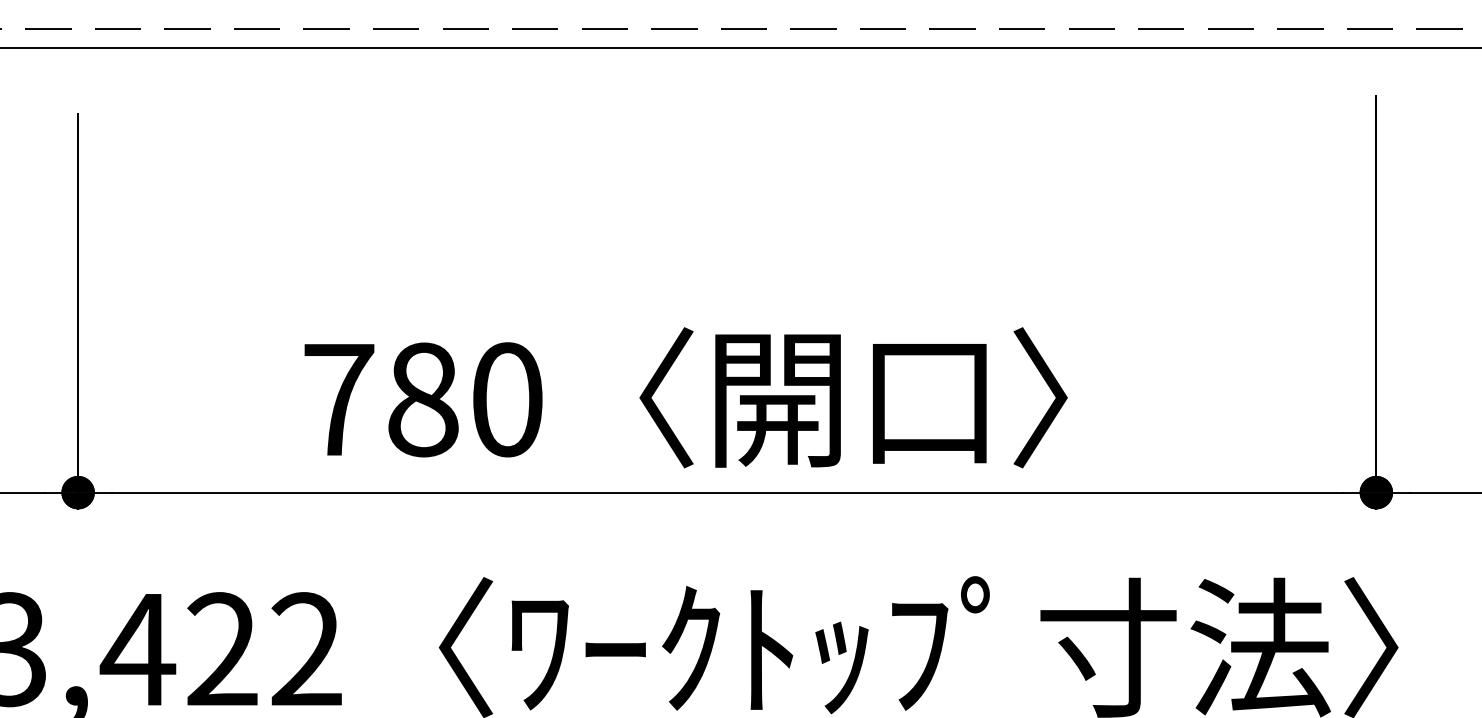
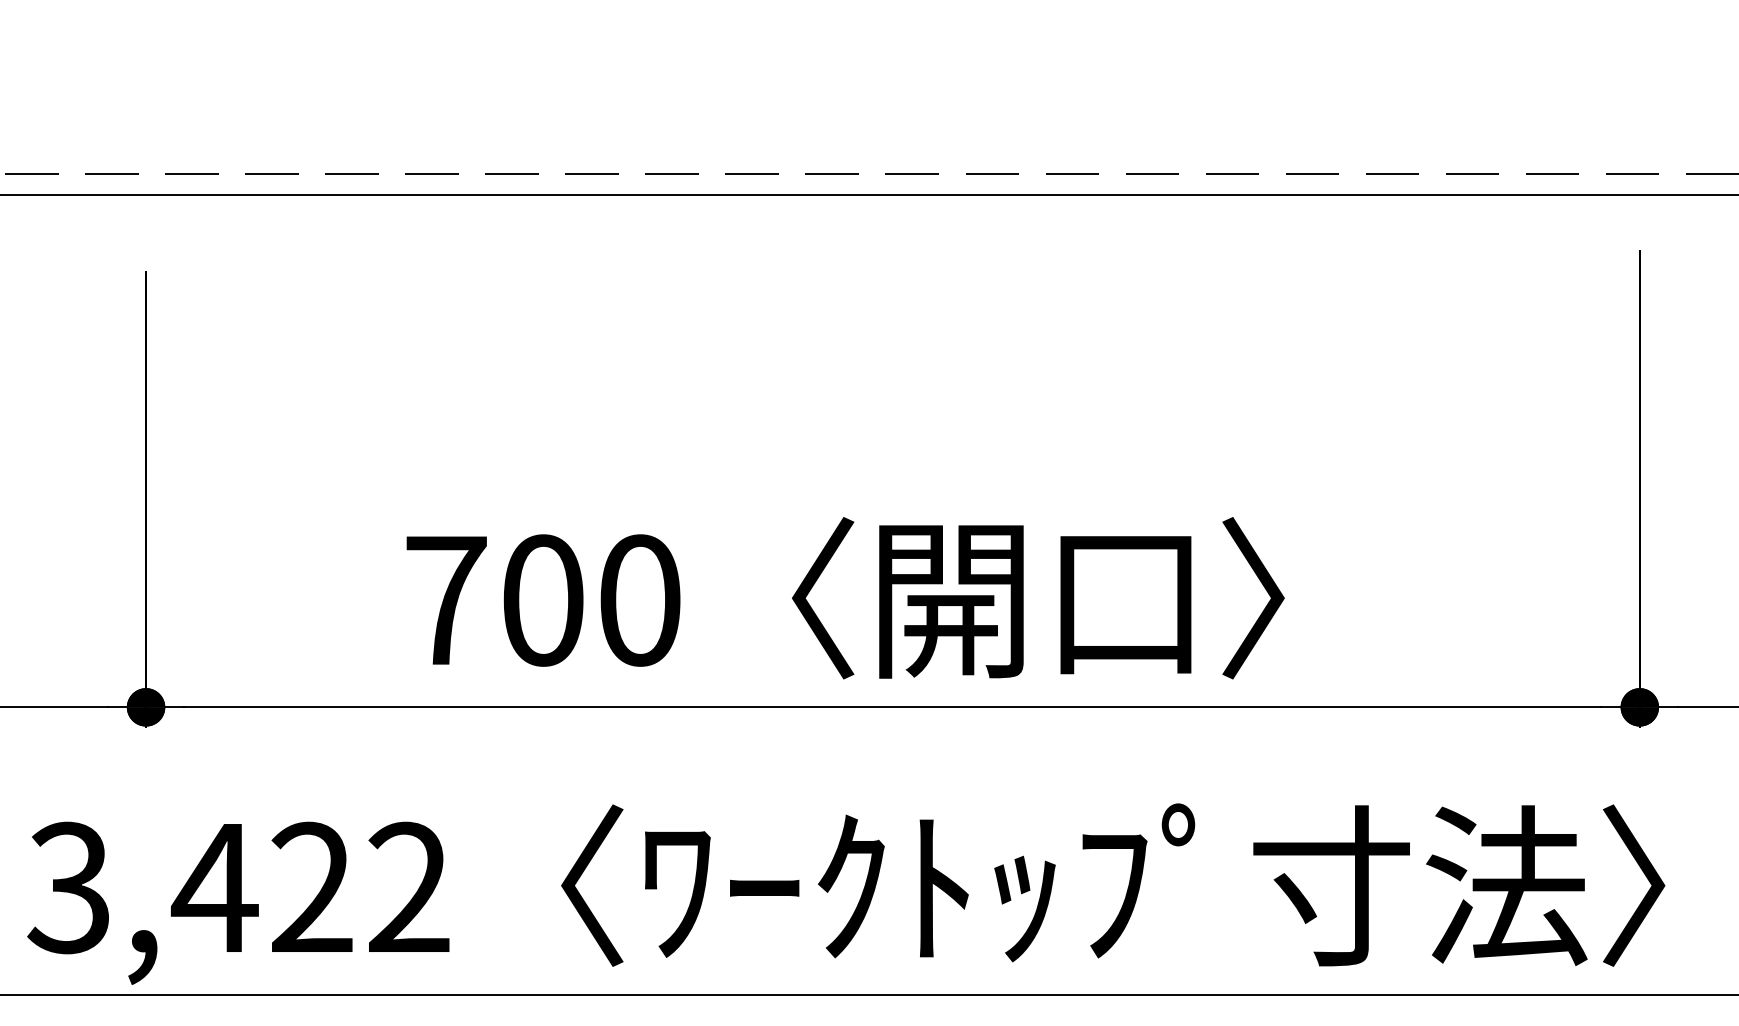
text: (423, 399) -> (543, 600), 780 -> 700

